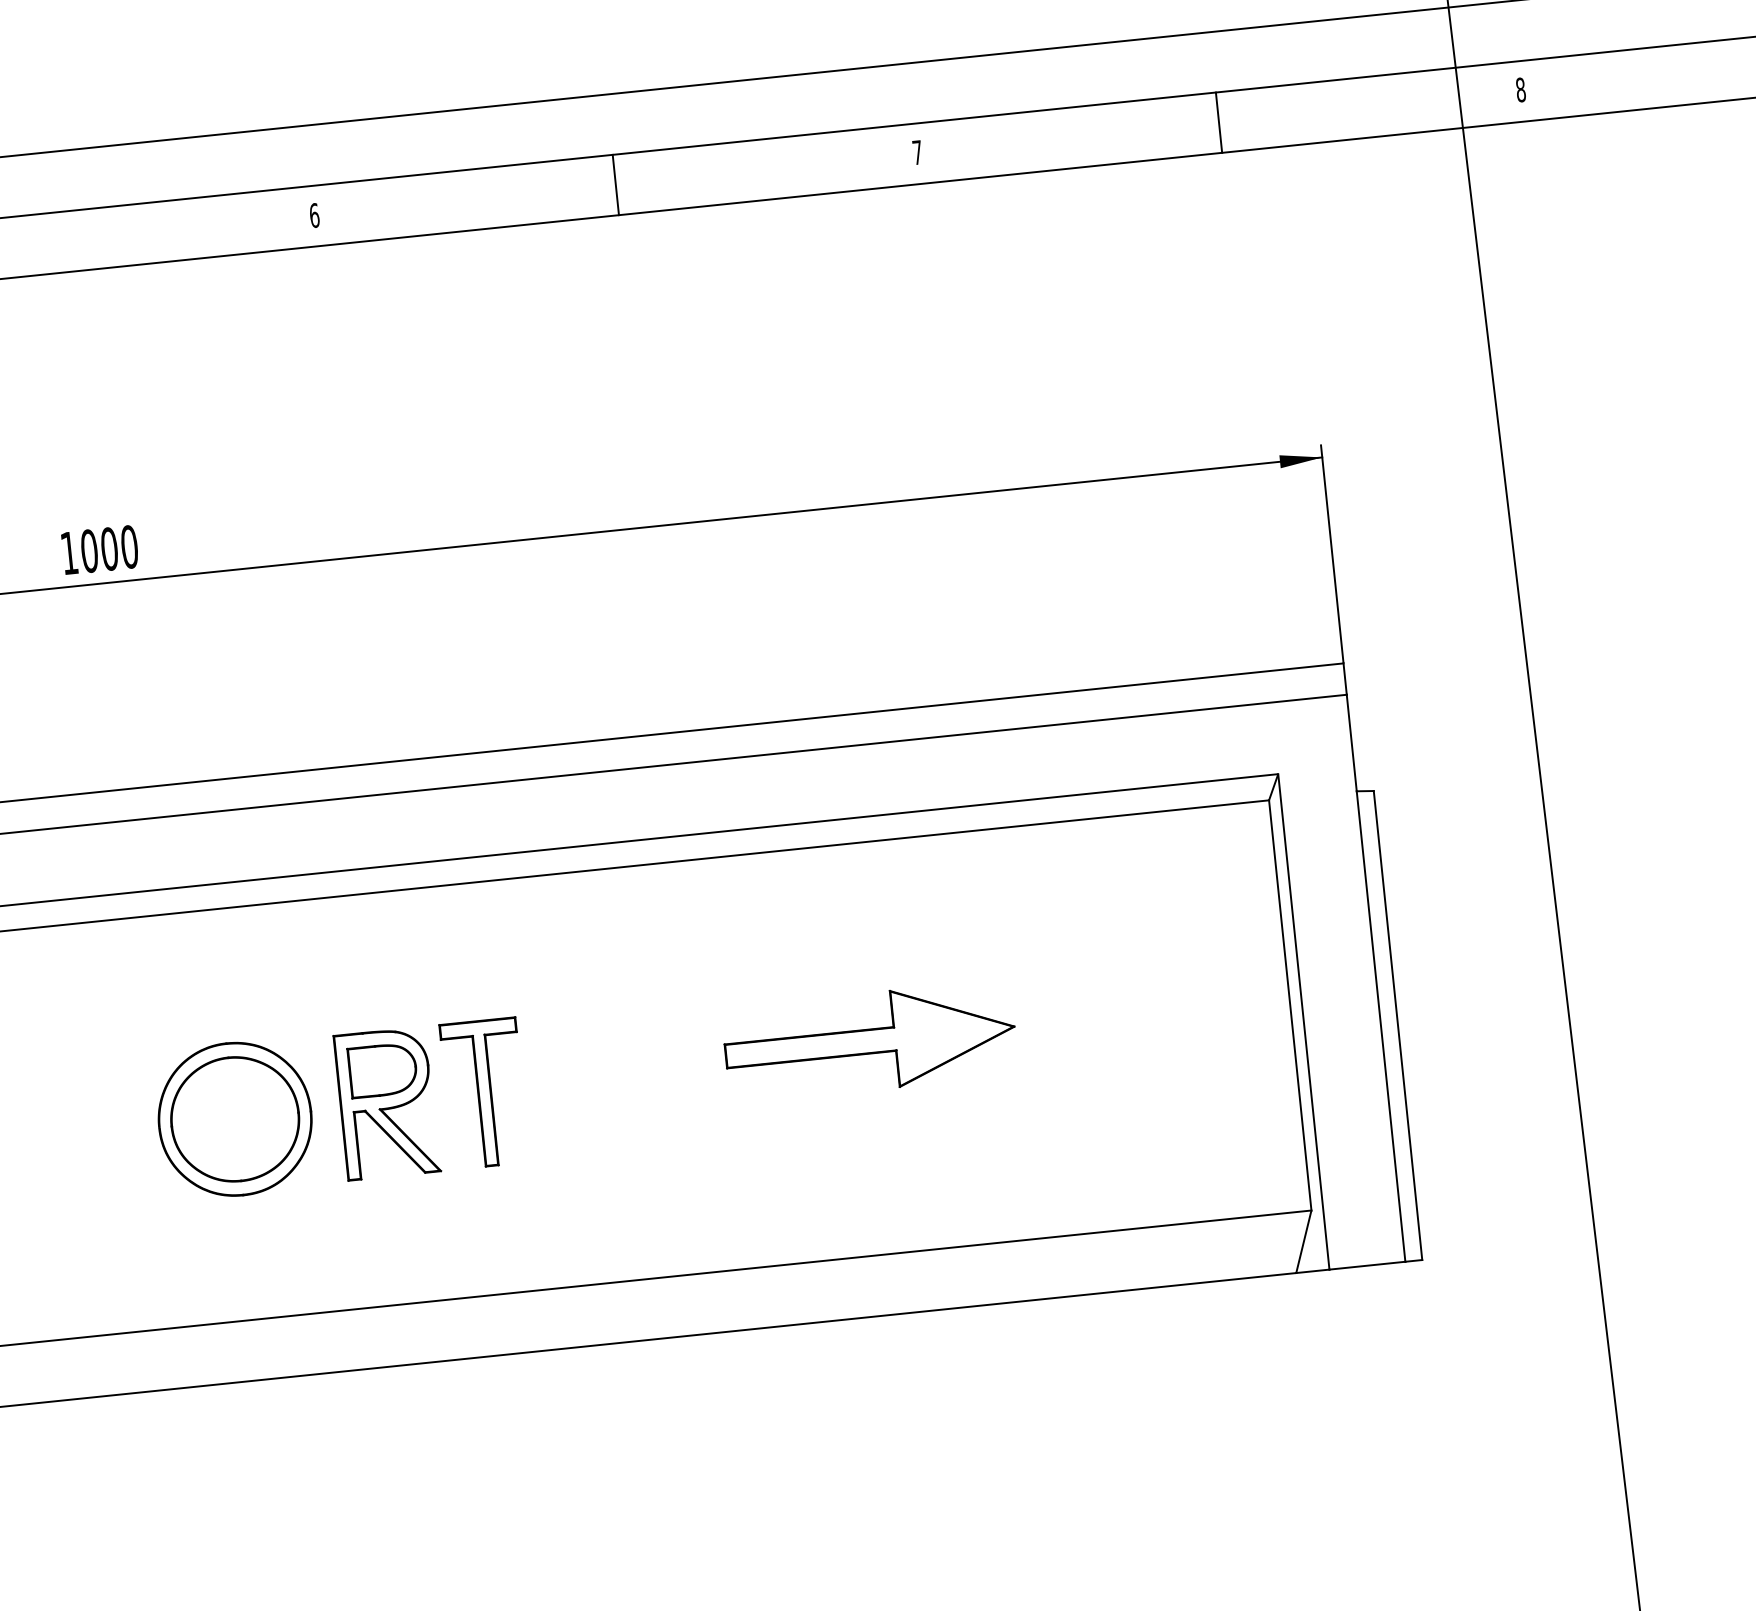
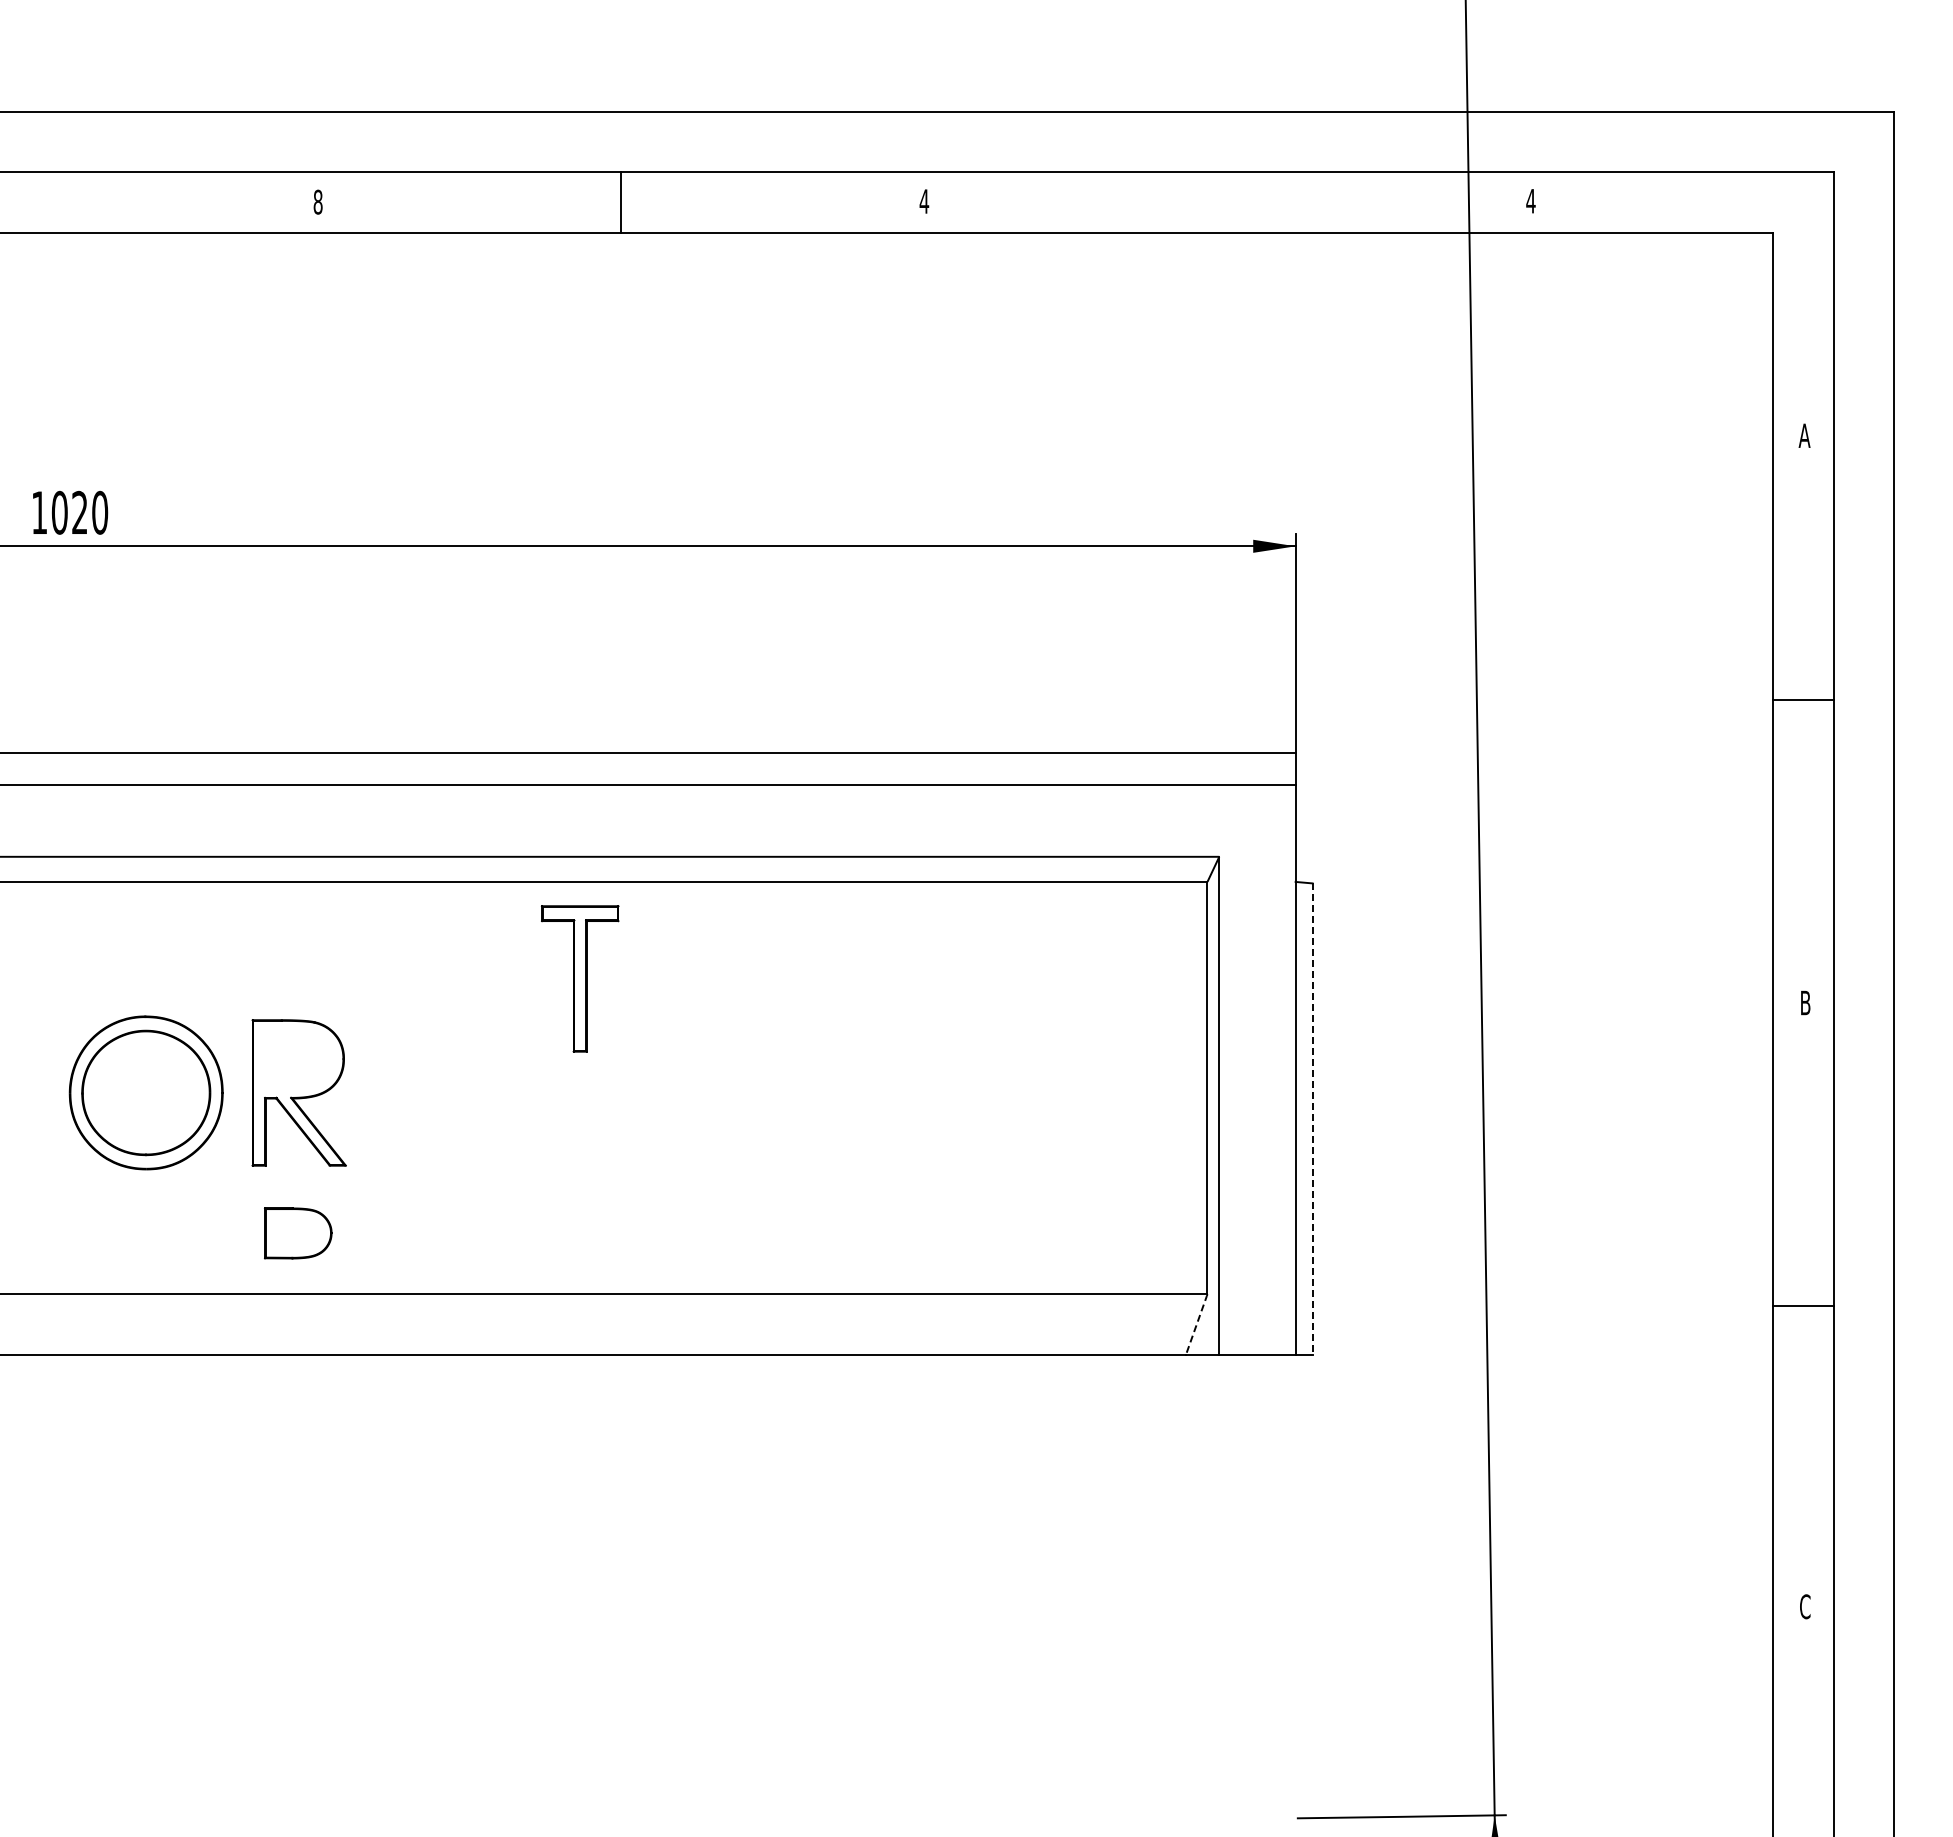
text: (1520, 89) -> (1530, 200), 8 -> 4
line: (1219, 122) -> (1227, 202), removed
text: (917, 152) -> (924, 201), 7 -> 4
text: (313, 215) -> (317, 201), 6 -> 8
text: (109, 548) -> (79, 512), 1000 -> 1020
line: (1397, 1025) -> (1312, 1119), solid -> dashed
part: (869, 1041) -> (785, 1080), removed
part: (383, 1070) -> (298, 1233), moved
part: (485, 1093) -> (580, 978), moved
line: (1303, 1241) -> (1196, 1324), solid -> dashed

